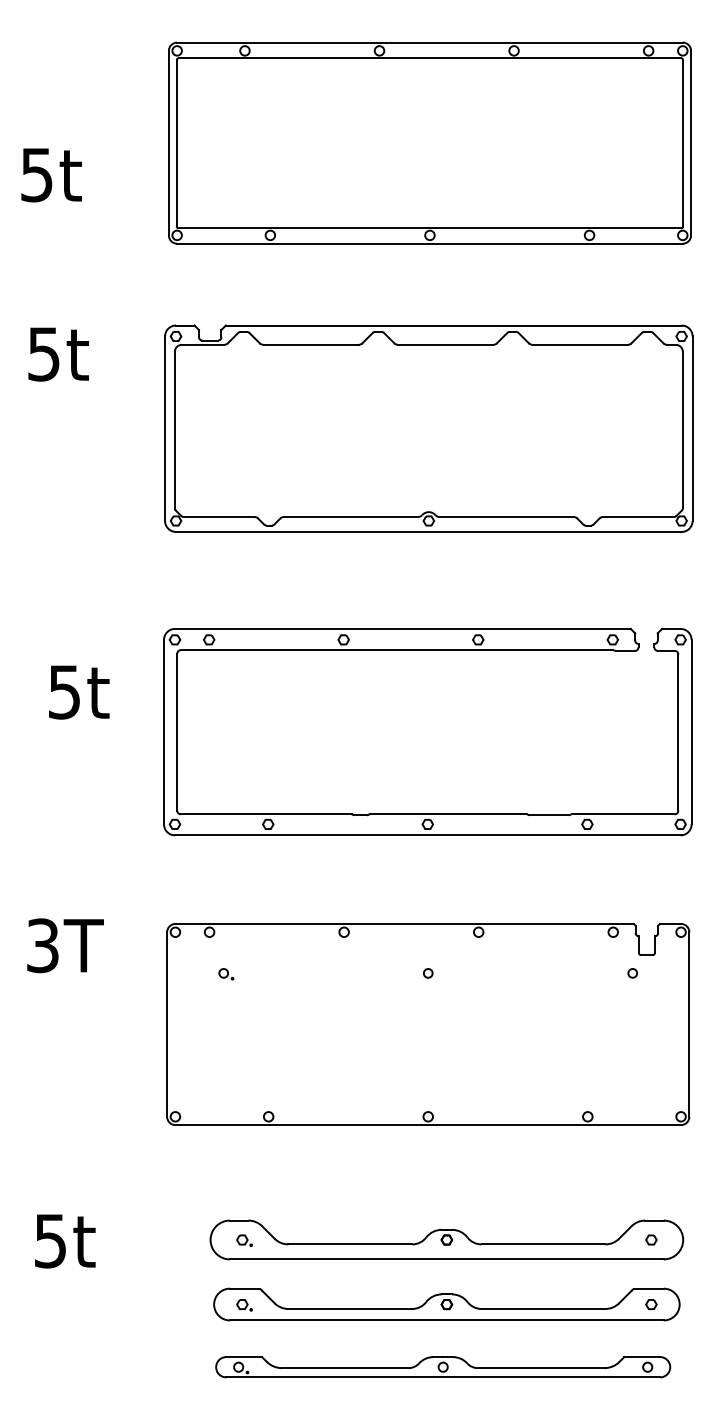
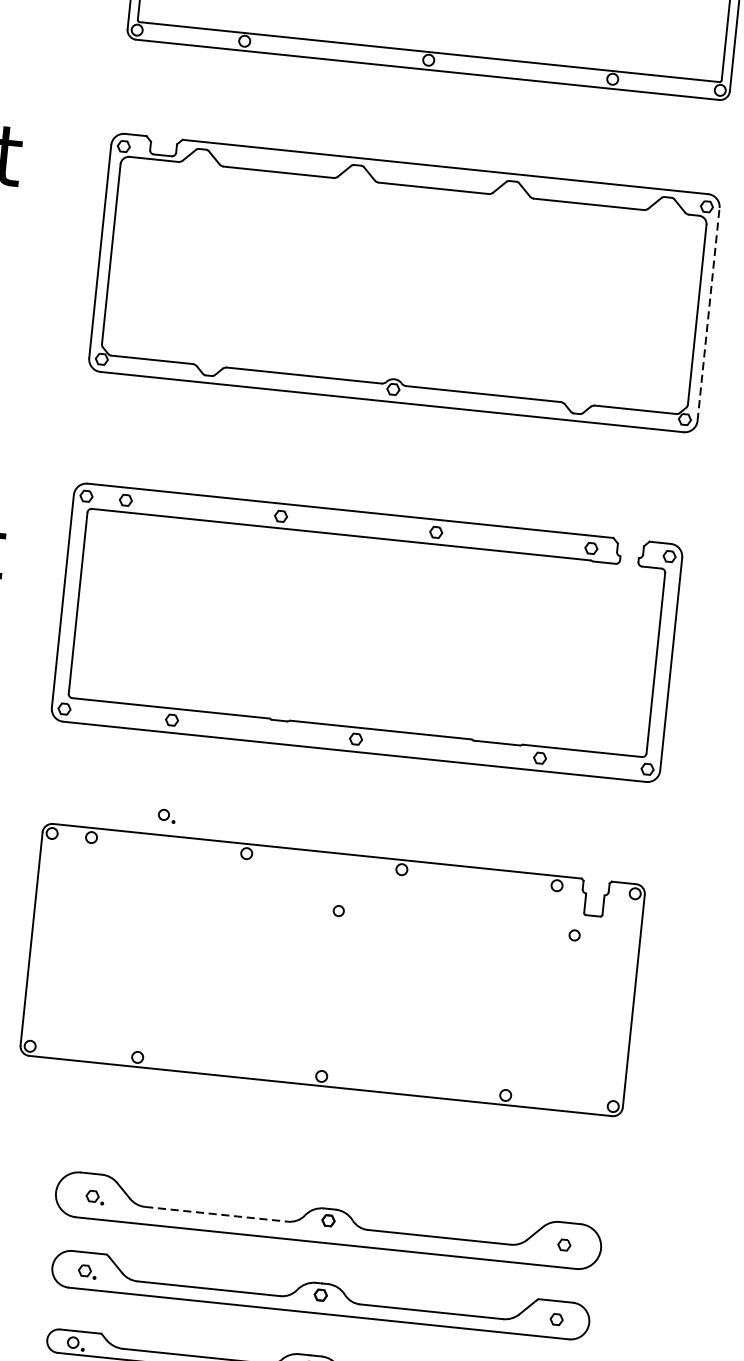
line: (692, 428) -> (708, 314), solid -> dashed
part: (226, 974) -> (167, 816), moved
line: (350, 1244) -> (216, 1214), solid -> dashed

